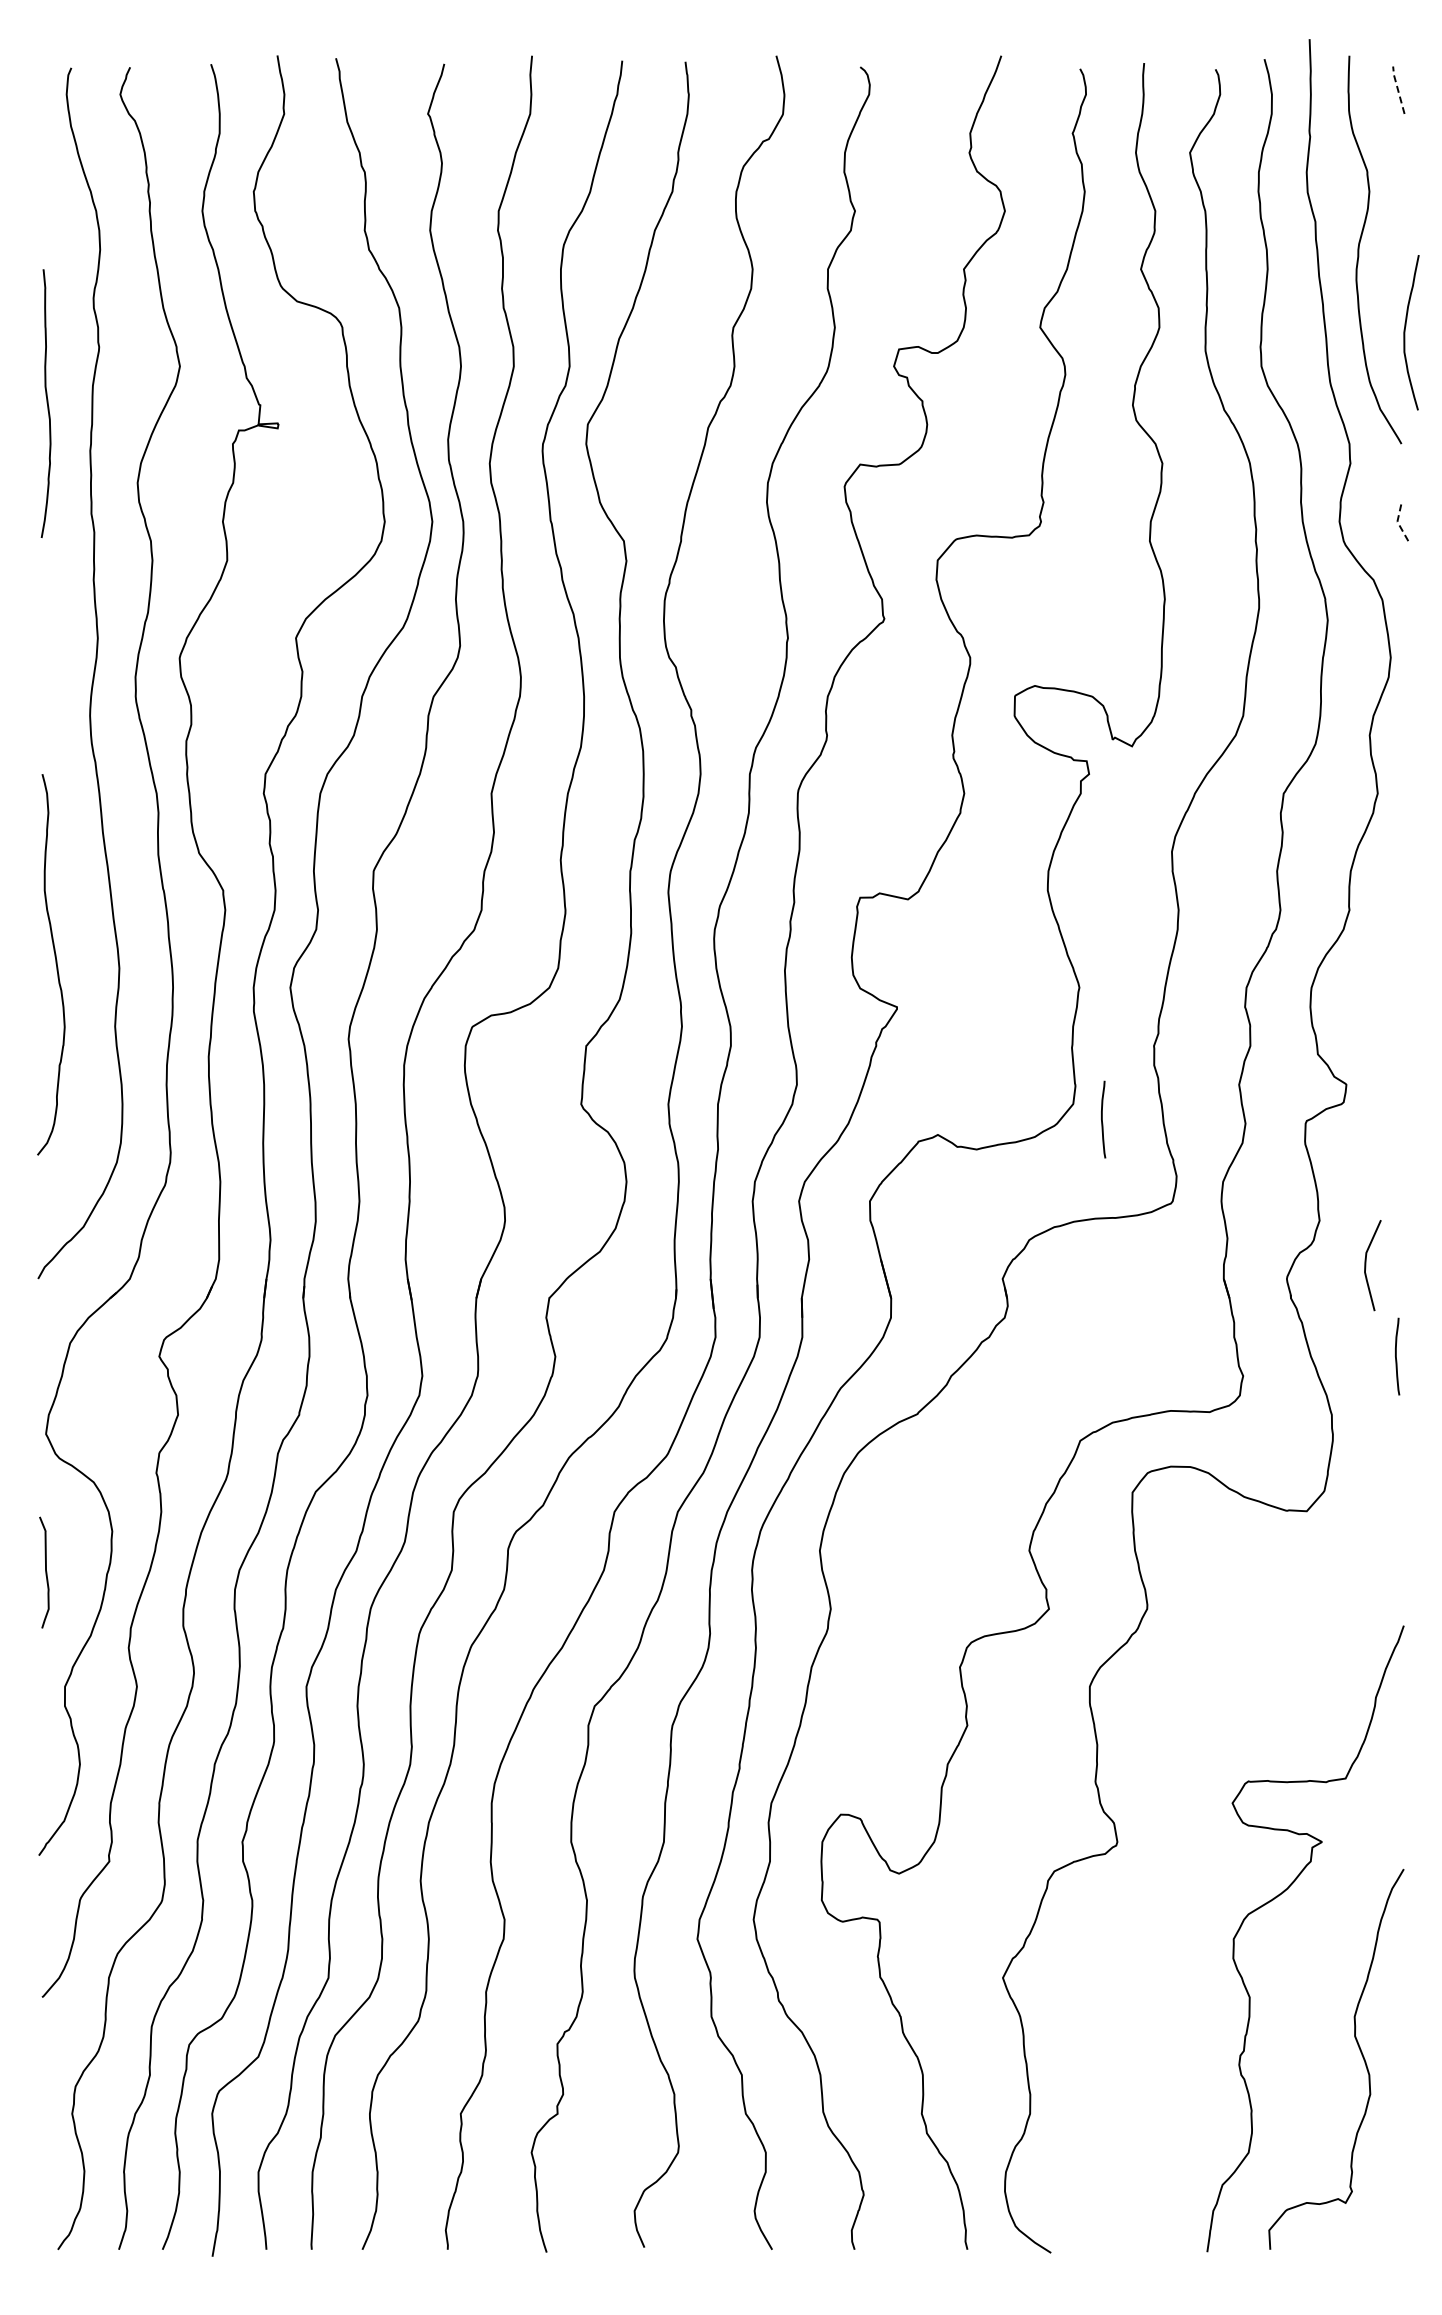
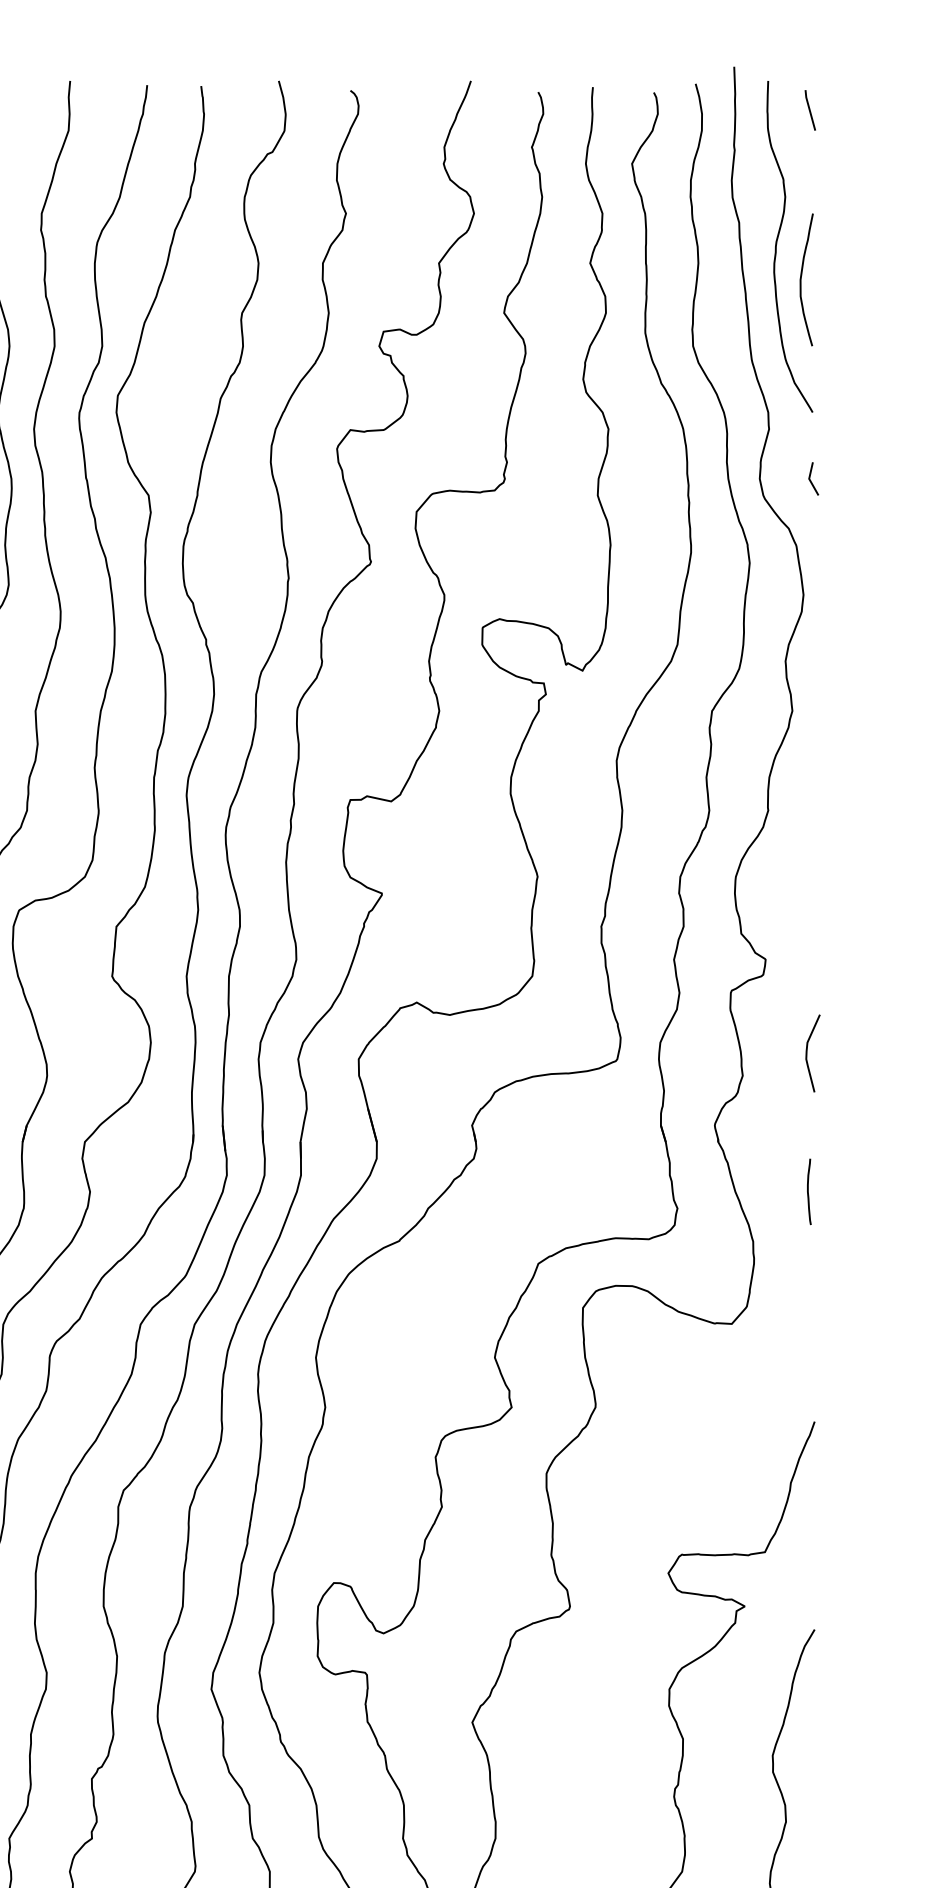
line: (1397, 89) -> (809, 109), dashed -> solid
curve: (1405, 332) -> (801, 279), moved
line: (1397, 522) -> (809, 479), dashed -> solid
curve: (1102, 1119) -> (557, 989), removed
curve: (1366, 1265) -> (807, 1053), moved

